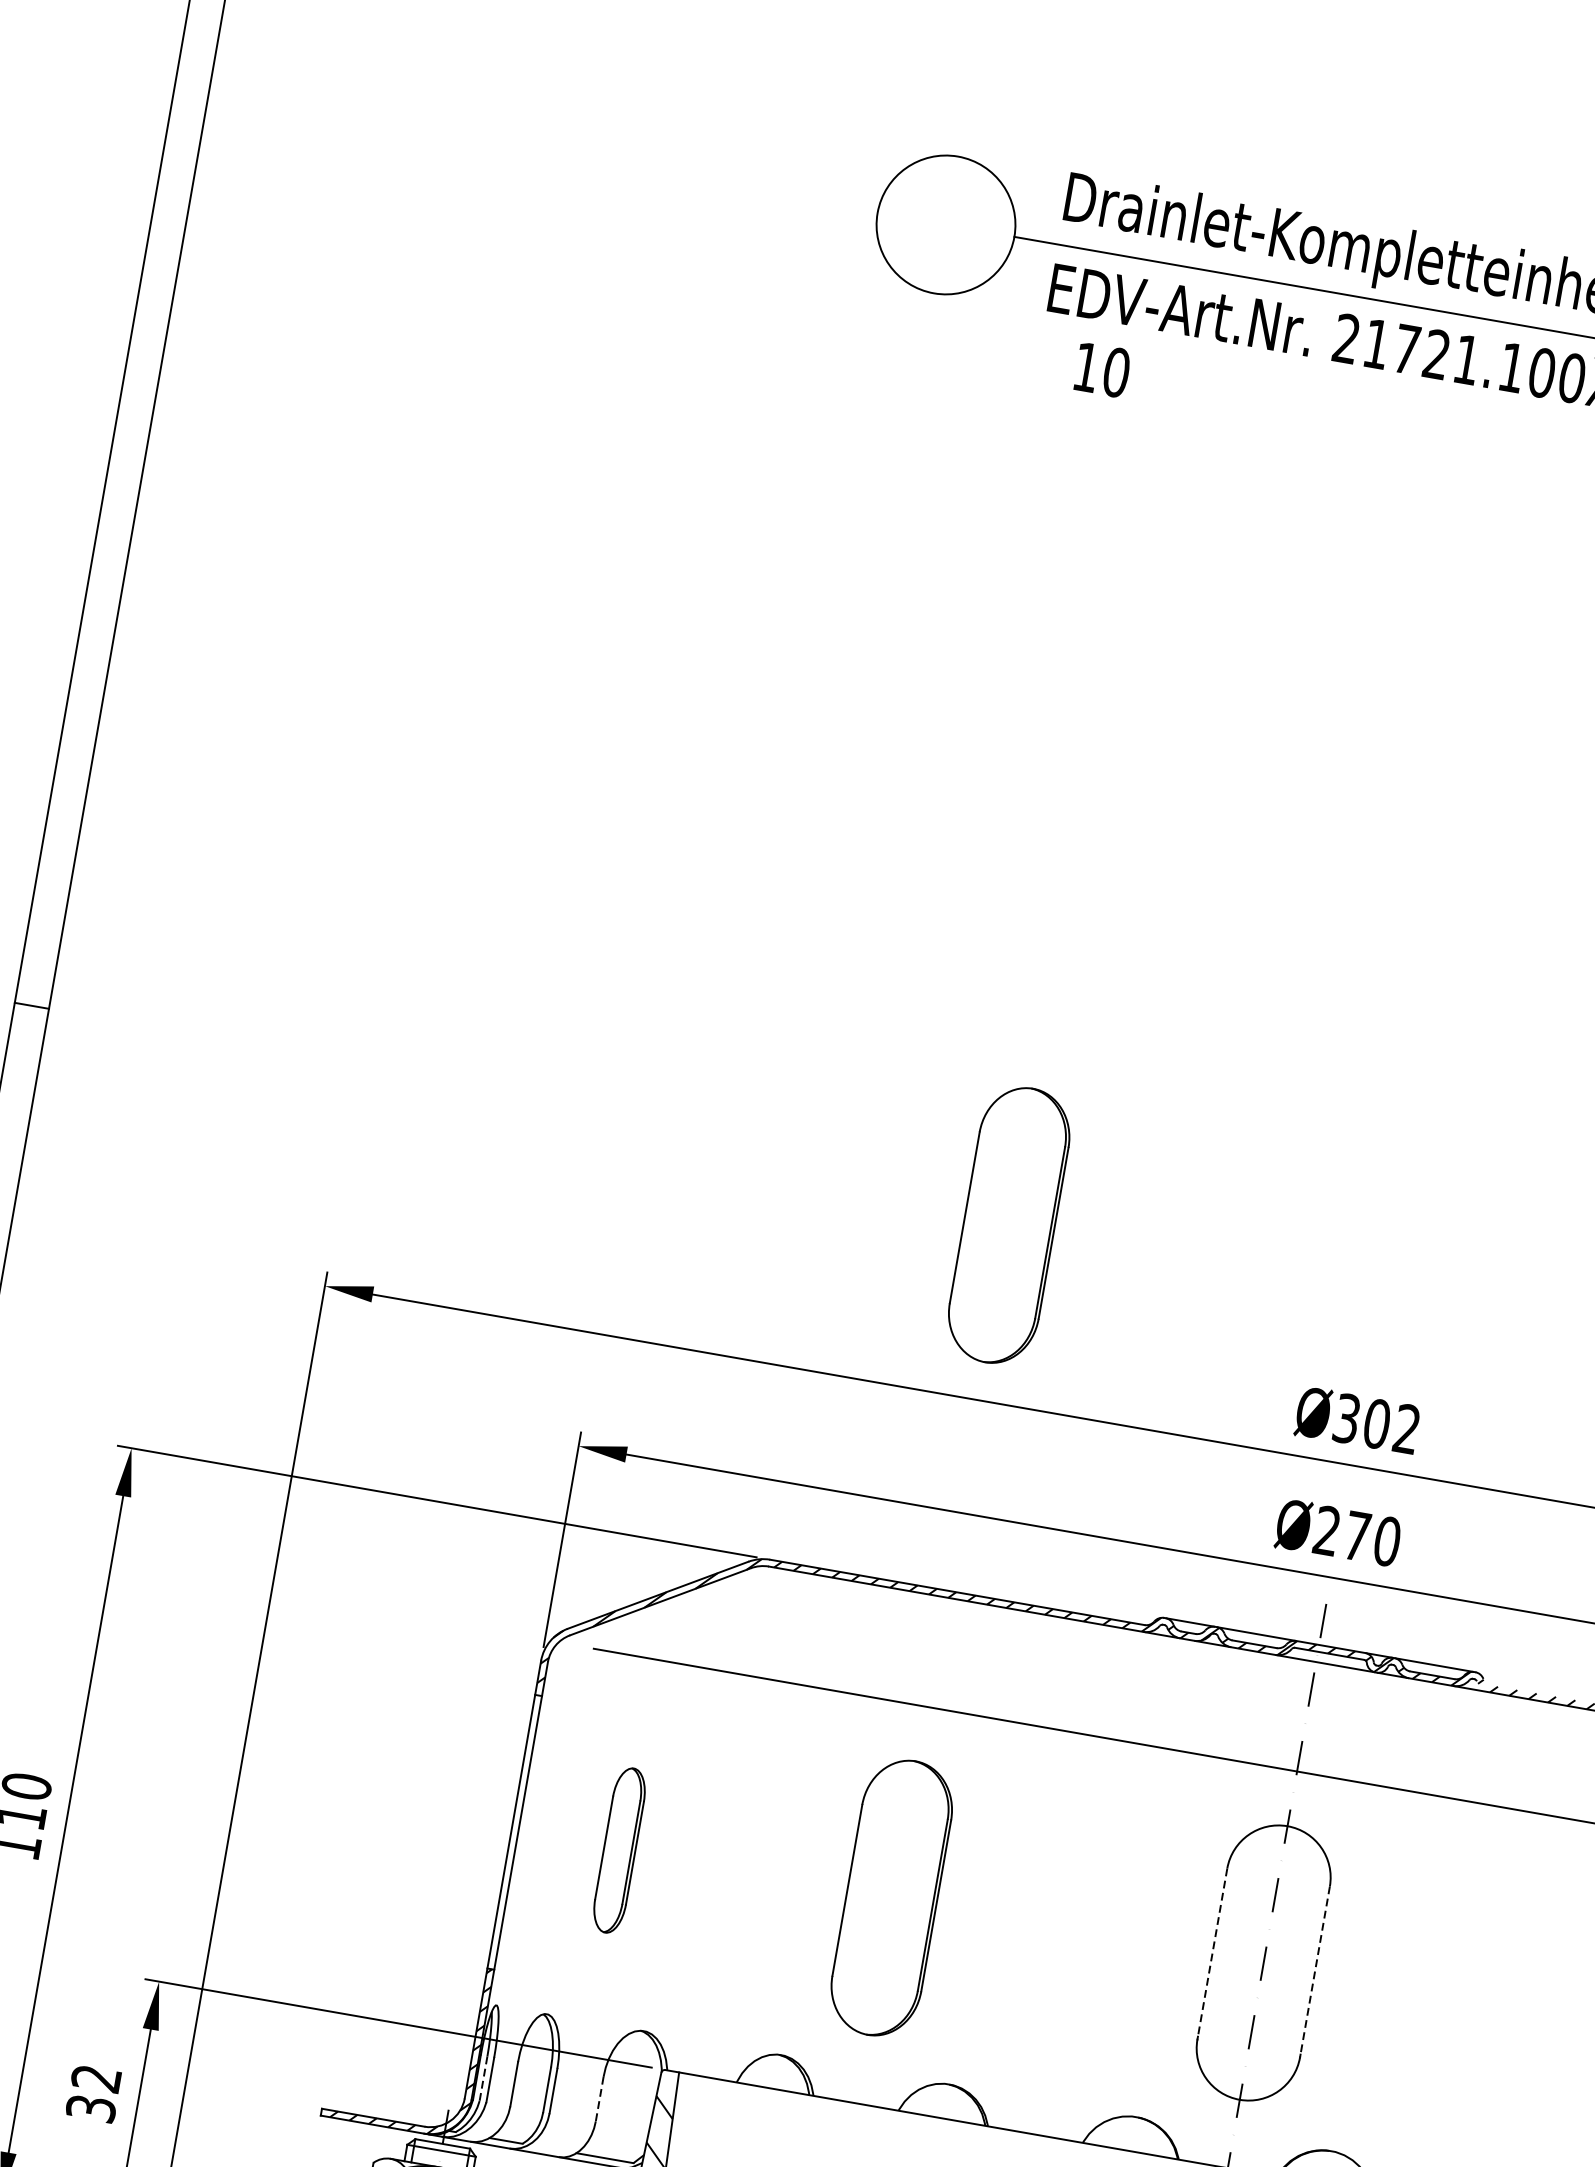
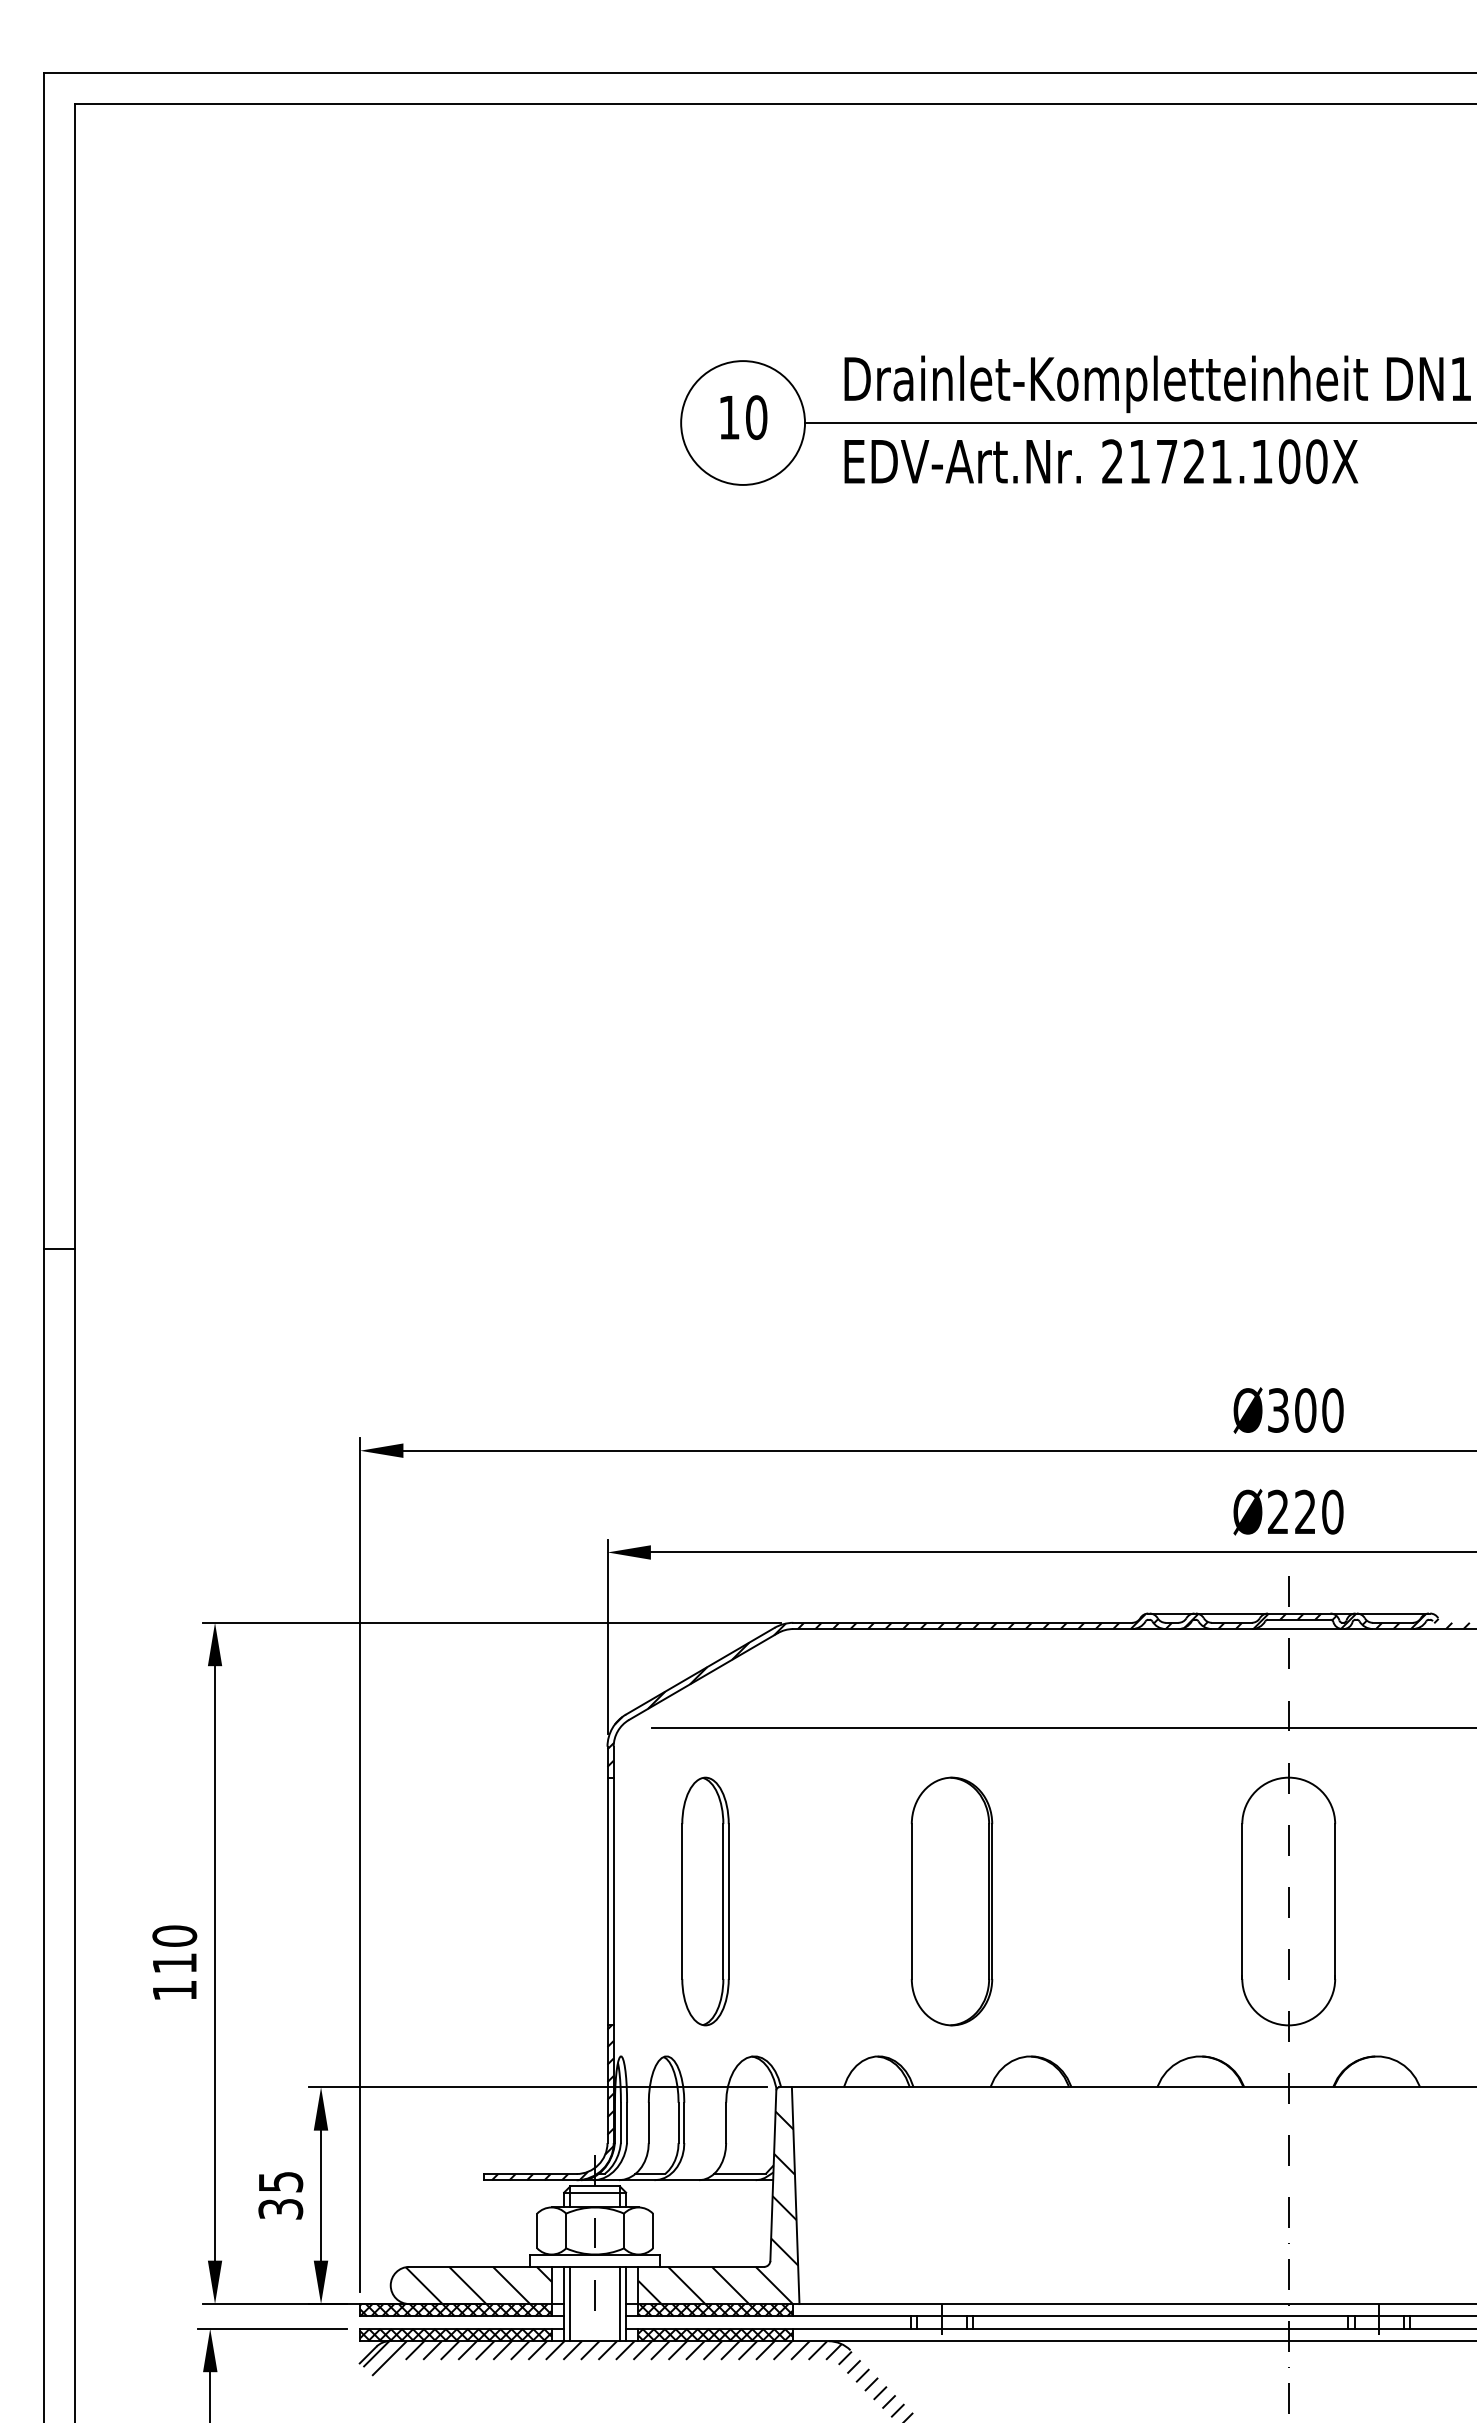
text: (1102, 369) -> (743, 417), moved
part: (1008, 1225) -> (951, 1292), removed
text: (1406, 1429) -> (1332, 1410), Ø302 -> Ø300
text: (1357, 1535) -> (1305, 1511), Ø270 -> Ø220
part: (619, 1850) -> (705, 1901), size x1.67
line: (1212, 1955) -> (1242, 1902), dashed -> solid
line: (1315, 1973) -> (1335, 1902), dashed -> solid
text: (96, 2078) -> (280, 2182), 32 -> 35
line: (482, 2079) -> (620, 2123), dashed -> solid
line: (599, 2099) -> (726, 2123), dashed -> solid

